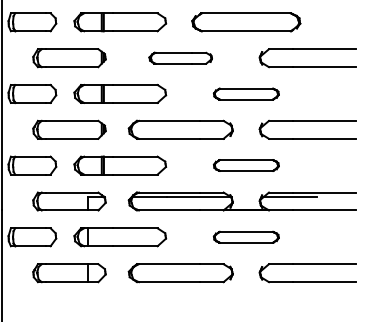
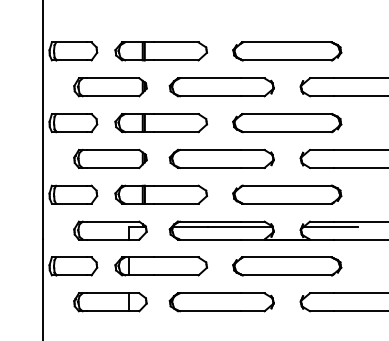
part: (180, 58) -> (221, 87), size x1.67
part: (246, 94) -> (287, 123), size x1.67
part: (246, 165) -> (287, 194), size x1.67
part: (246, 237) -> (287, 266), size x1.67

